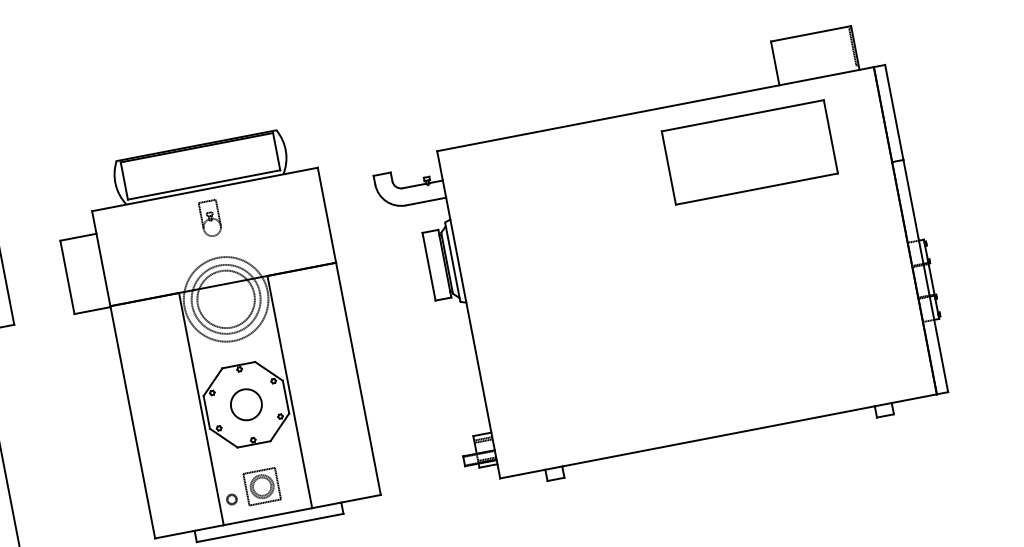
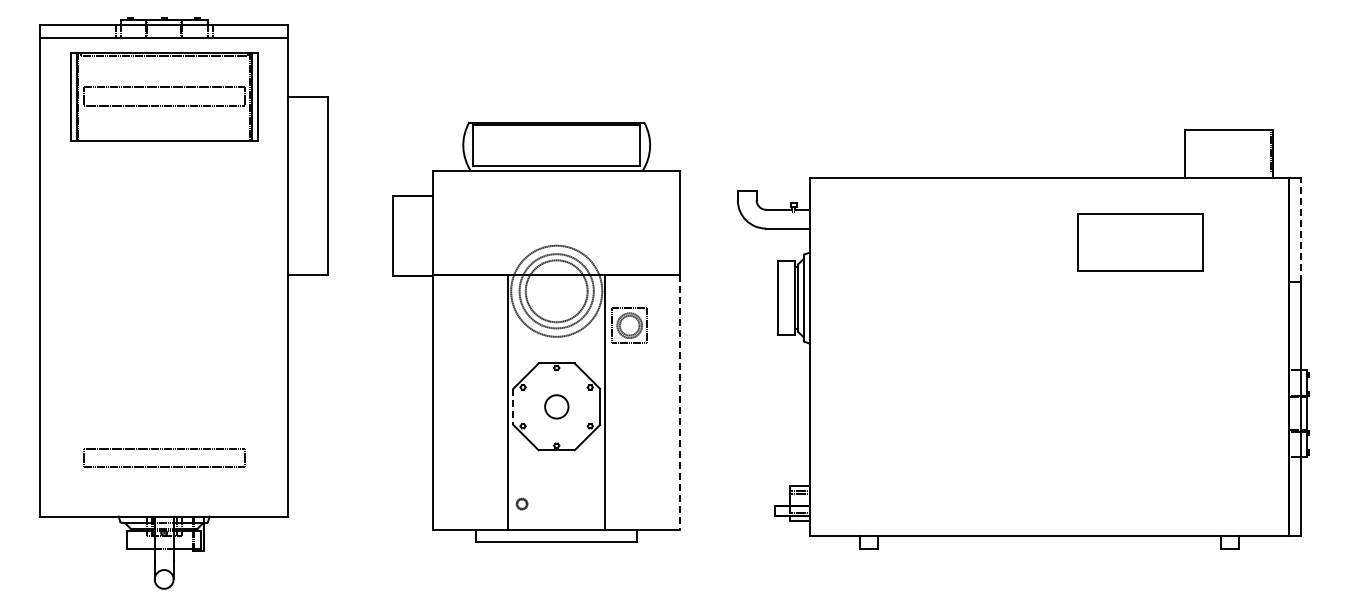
line: (894, 112) -> (1301, 229), solid -> dashed
part: (749, 152) -> (1140, 242), size x0.7
part: (210, 218) -> (556, 202), removed
line: (358, 379) -> (680, 402), solid -> dashed
circle: (246, 404) -> (556, 406), size x0.7
line: (206, 412) -> (513, 406), solid -> dashed
part: (261, 486) -> (629, 325), moved

